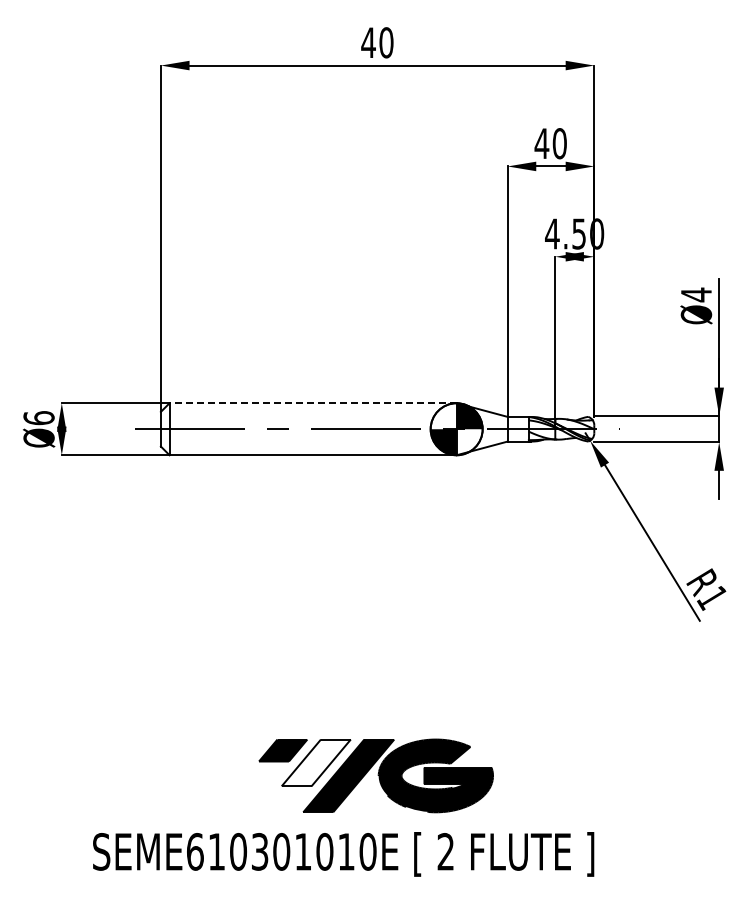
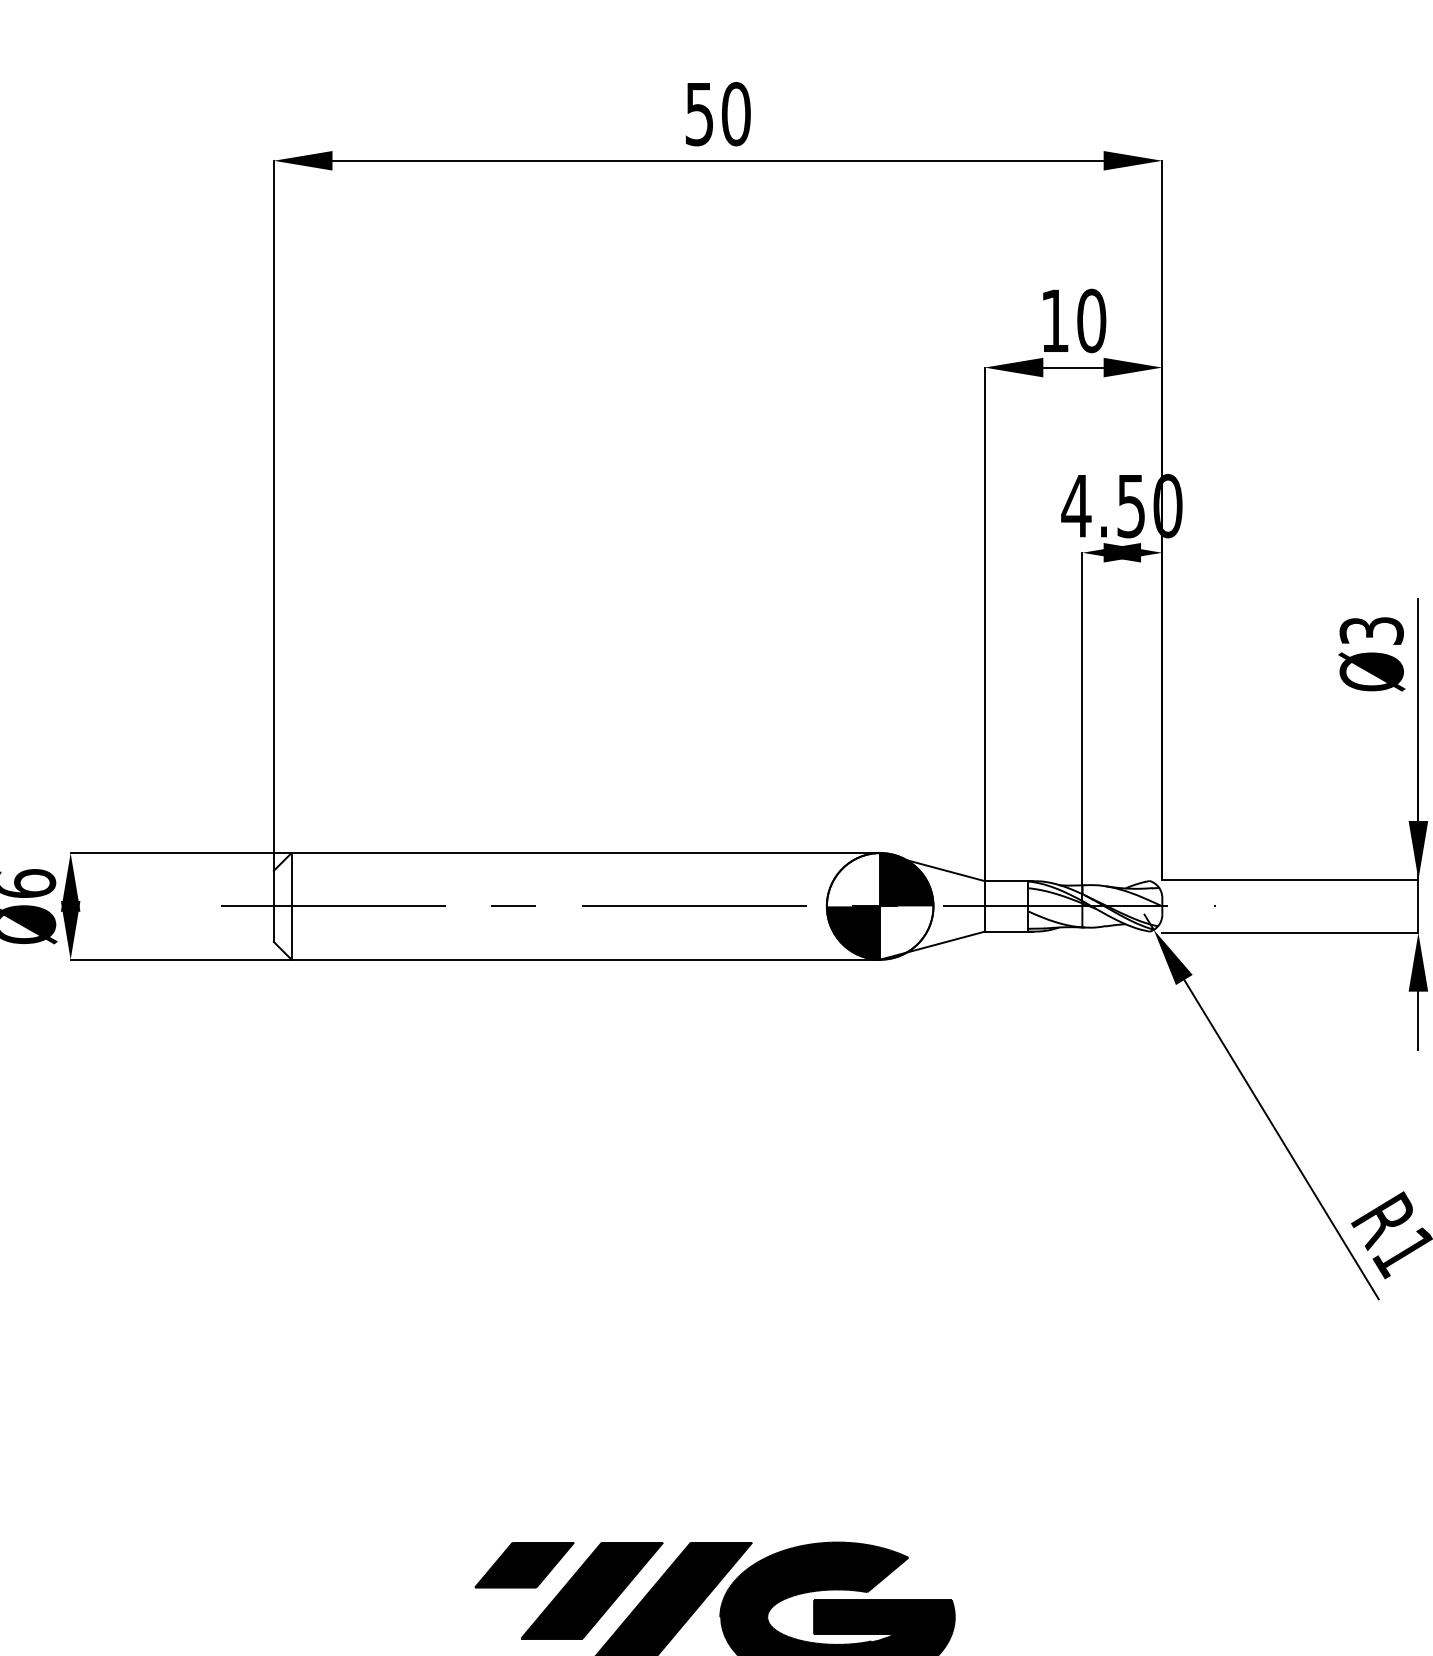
text: (368, 42) -> (699, 113), 40 -> 50
text: (541, 143) -> (1054, 320), 40 -> 10
text: (696, 294) -> (1371, 630), Ø4 -> Ø3
line: (313, 403) -> (586, 853), dashed -> solid
fill: (315, 762) -> (590, 1589), added

